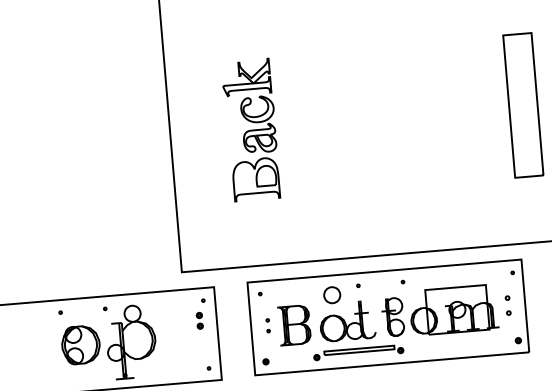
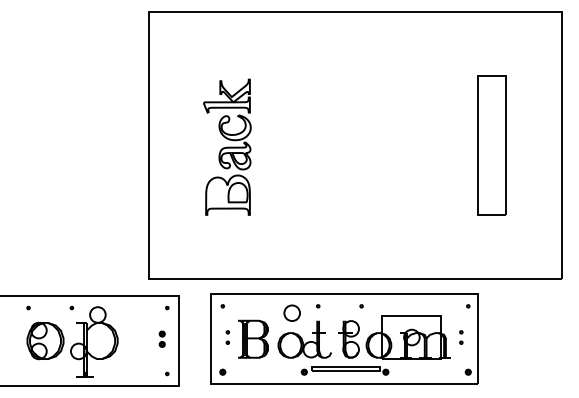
part: (508, 305) -> (461, 337), size x0.71
part: (198, 320) -> (161, 338), moved
part: (358, 352) -> (344, 370), moved

